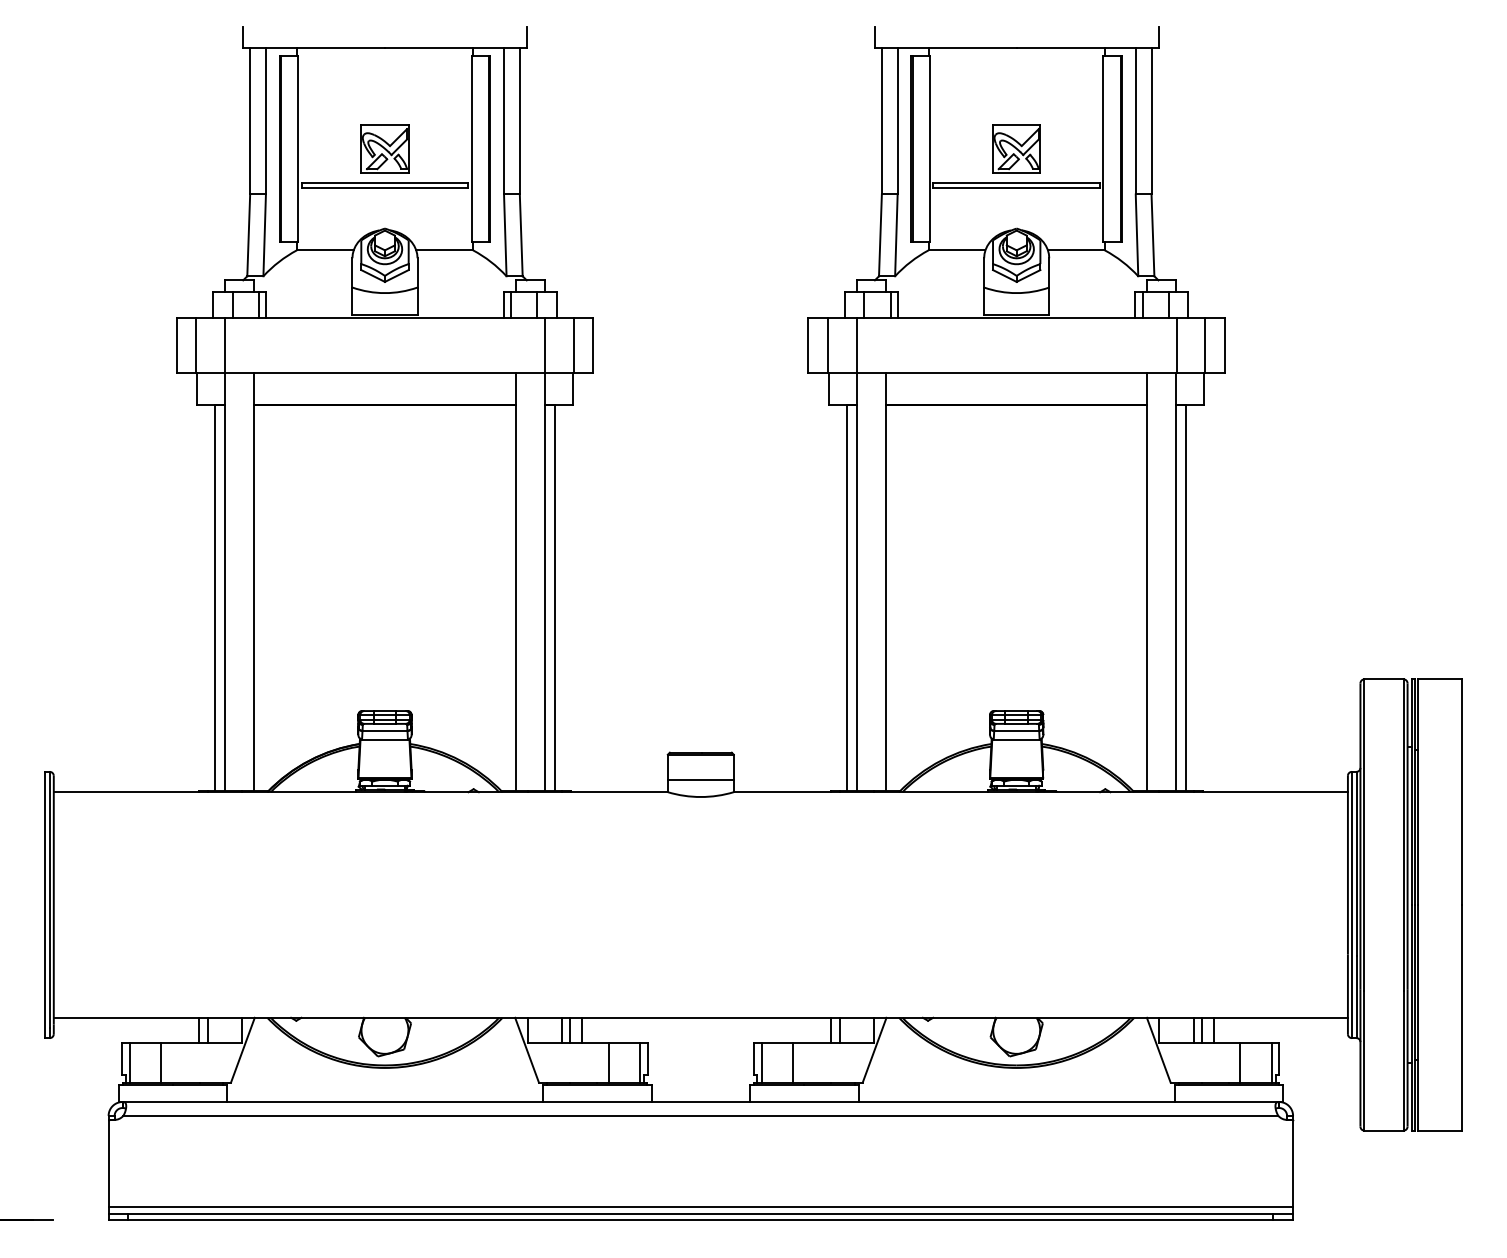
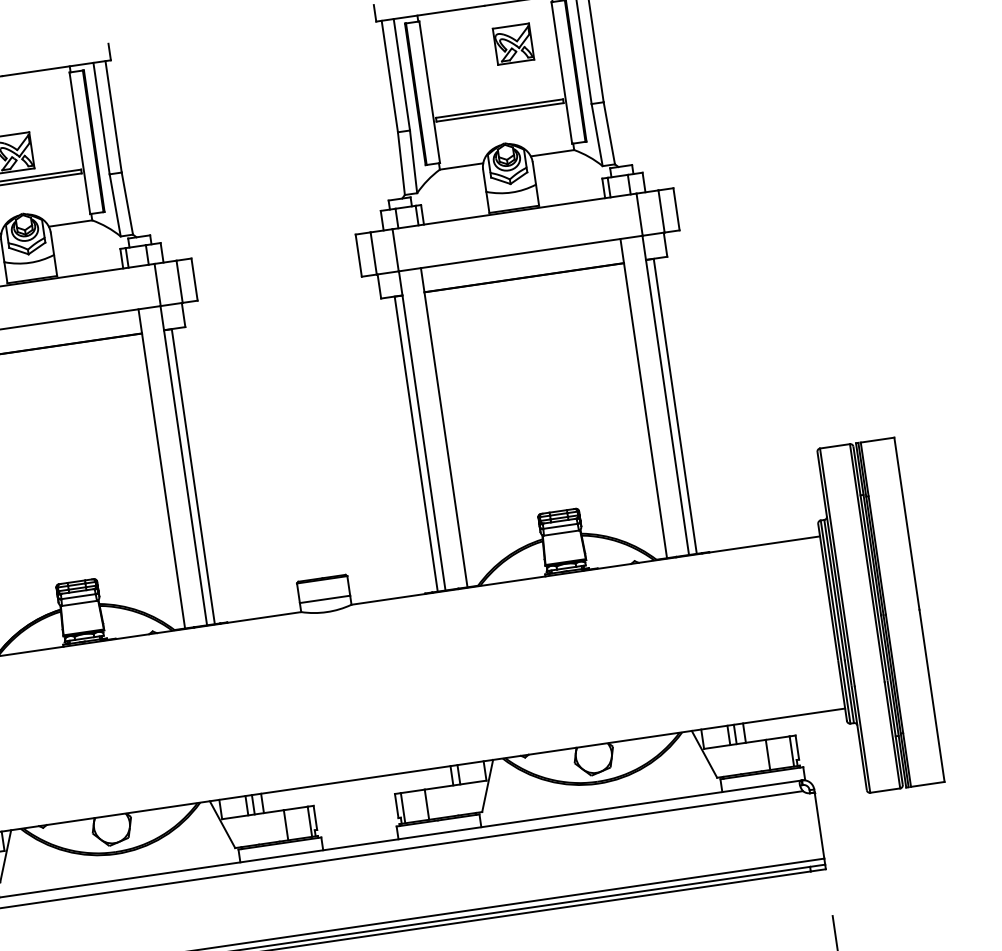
part: (1016, 148) -> (513, 43), moved

